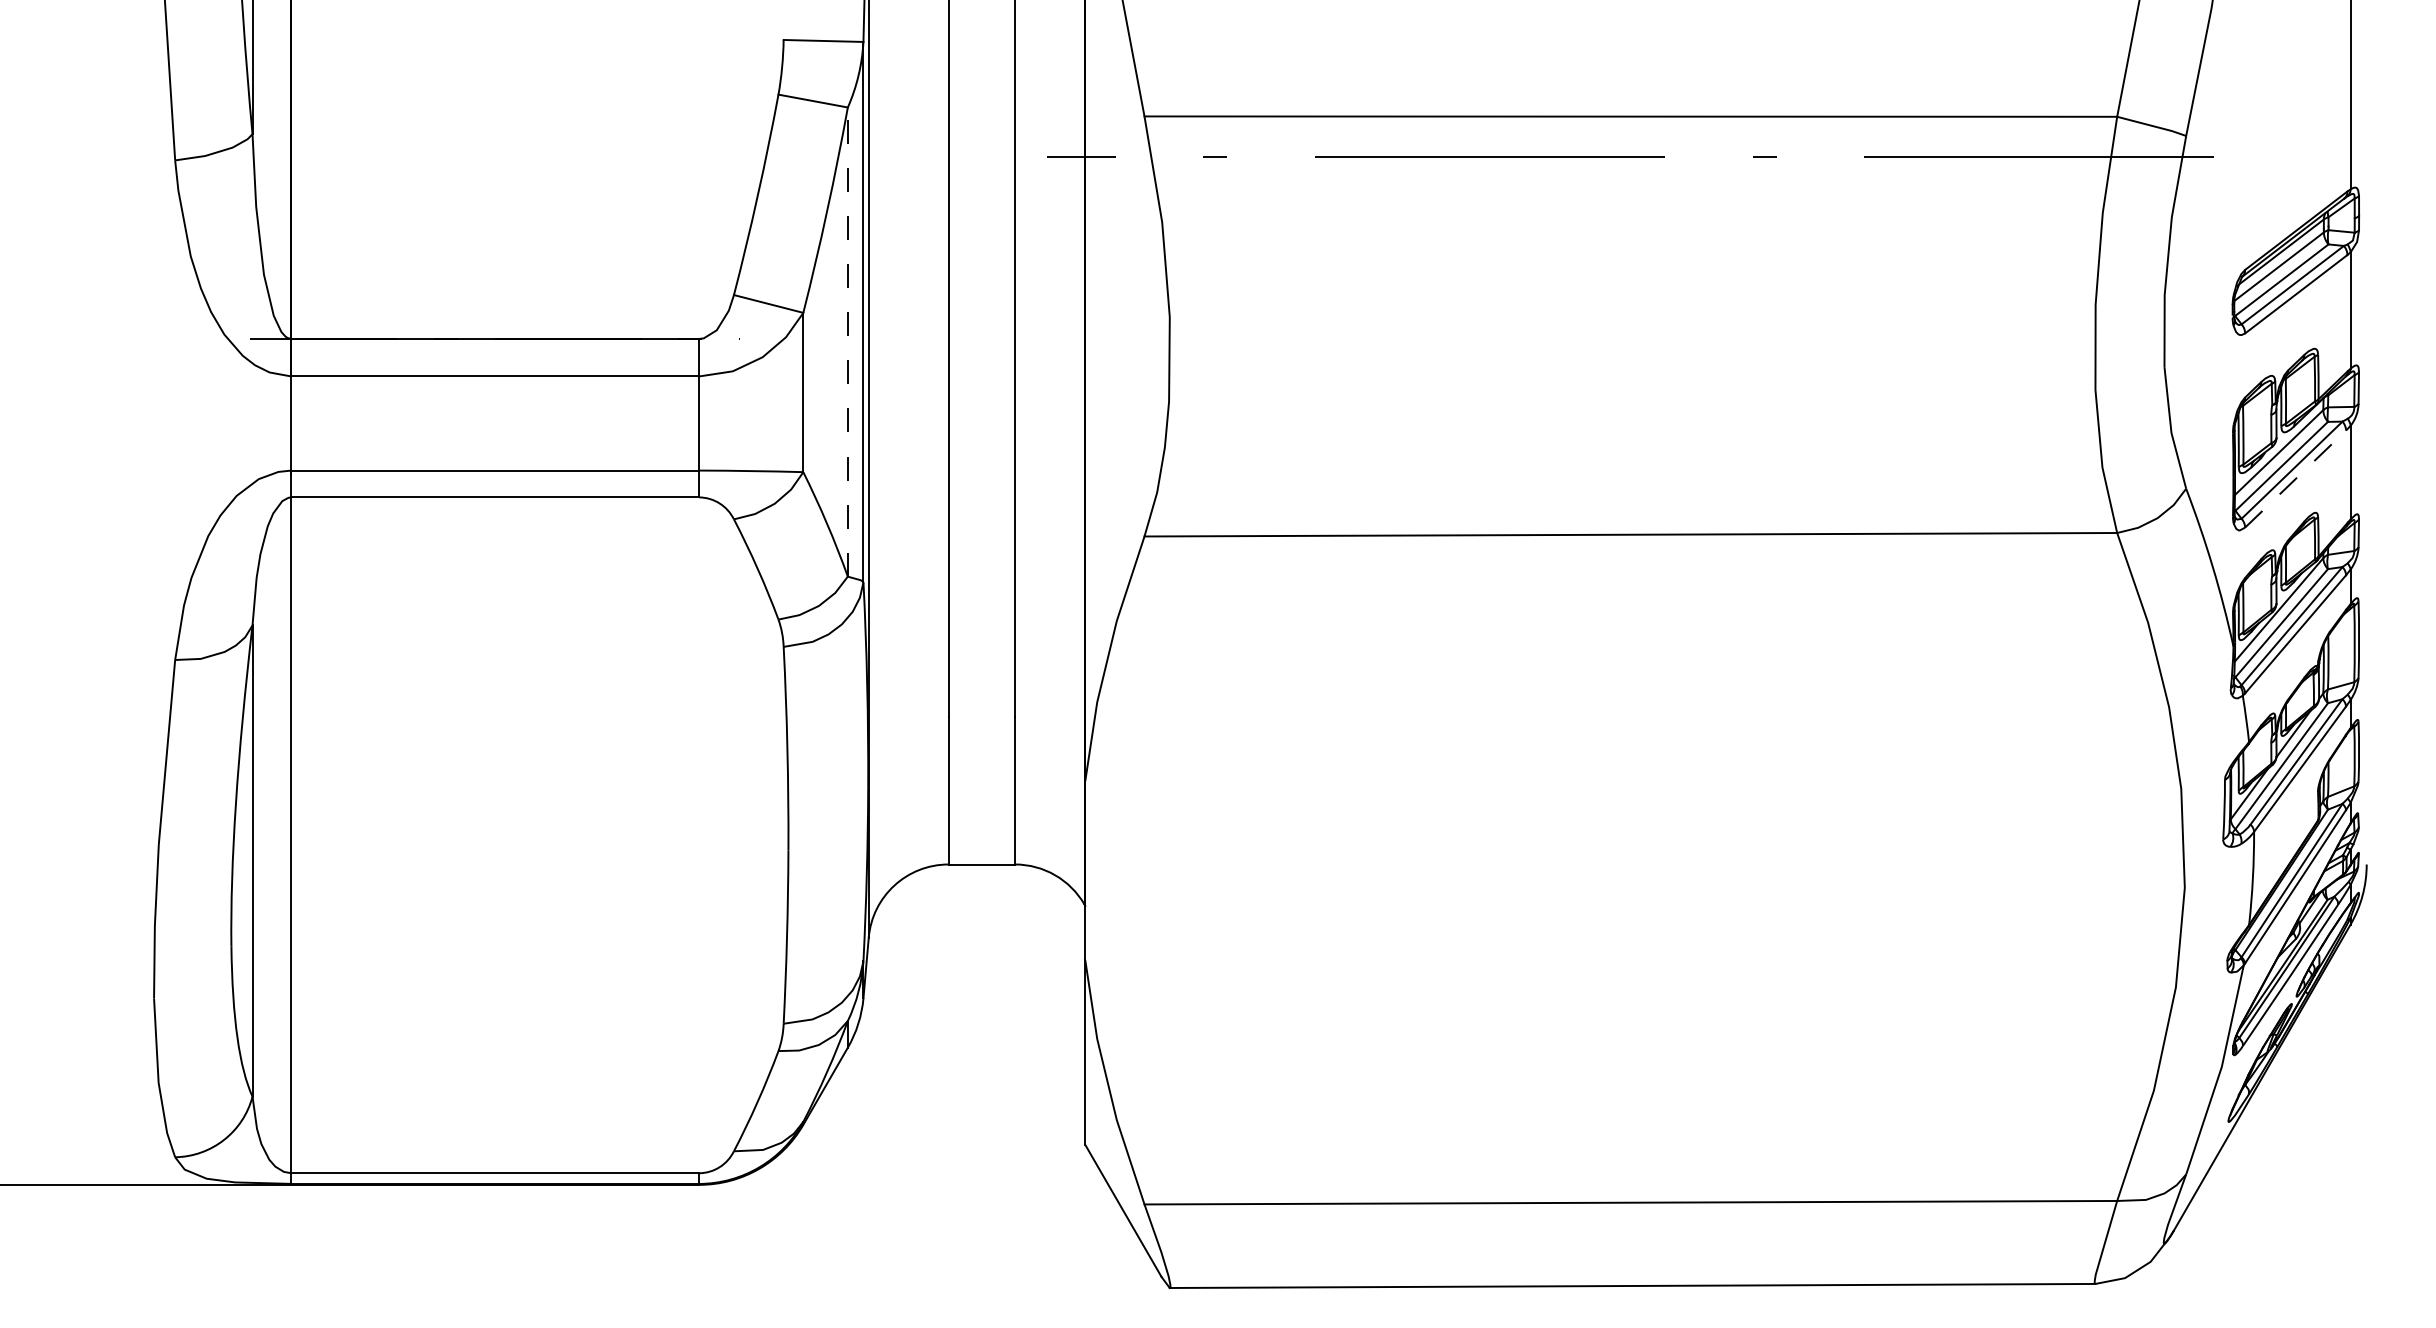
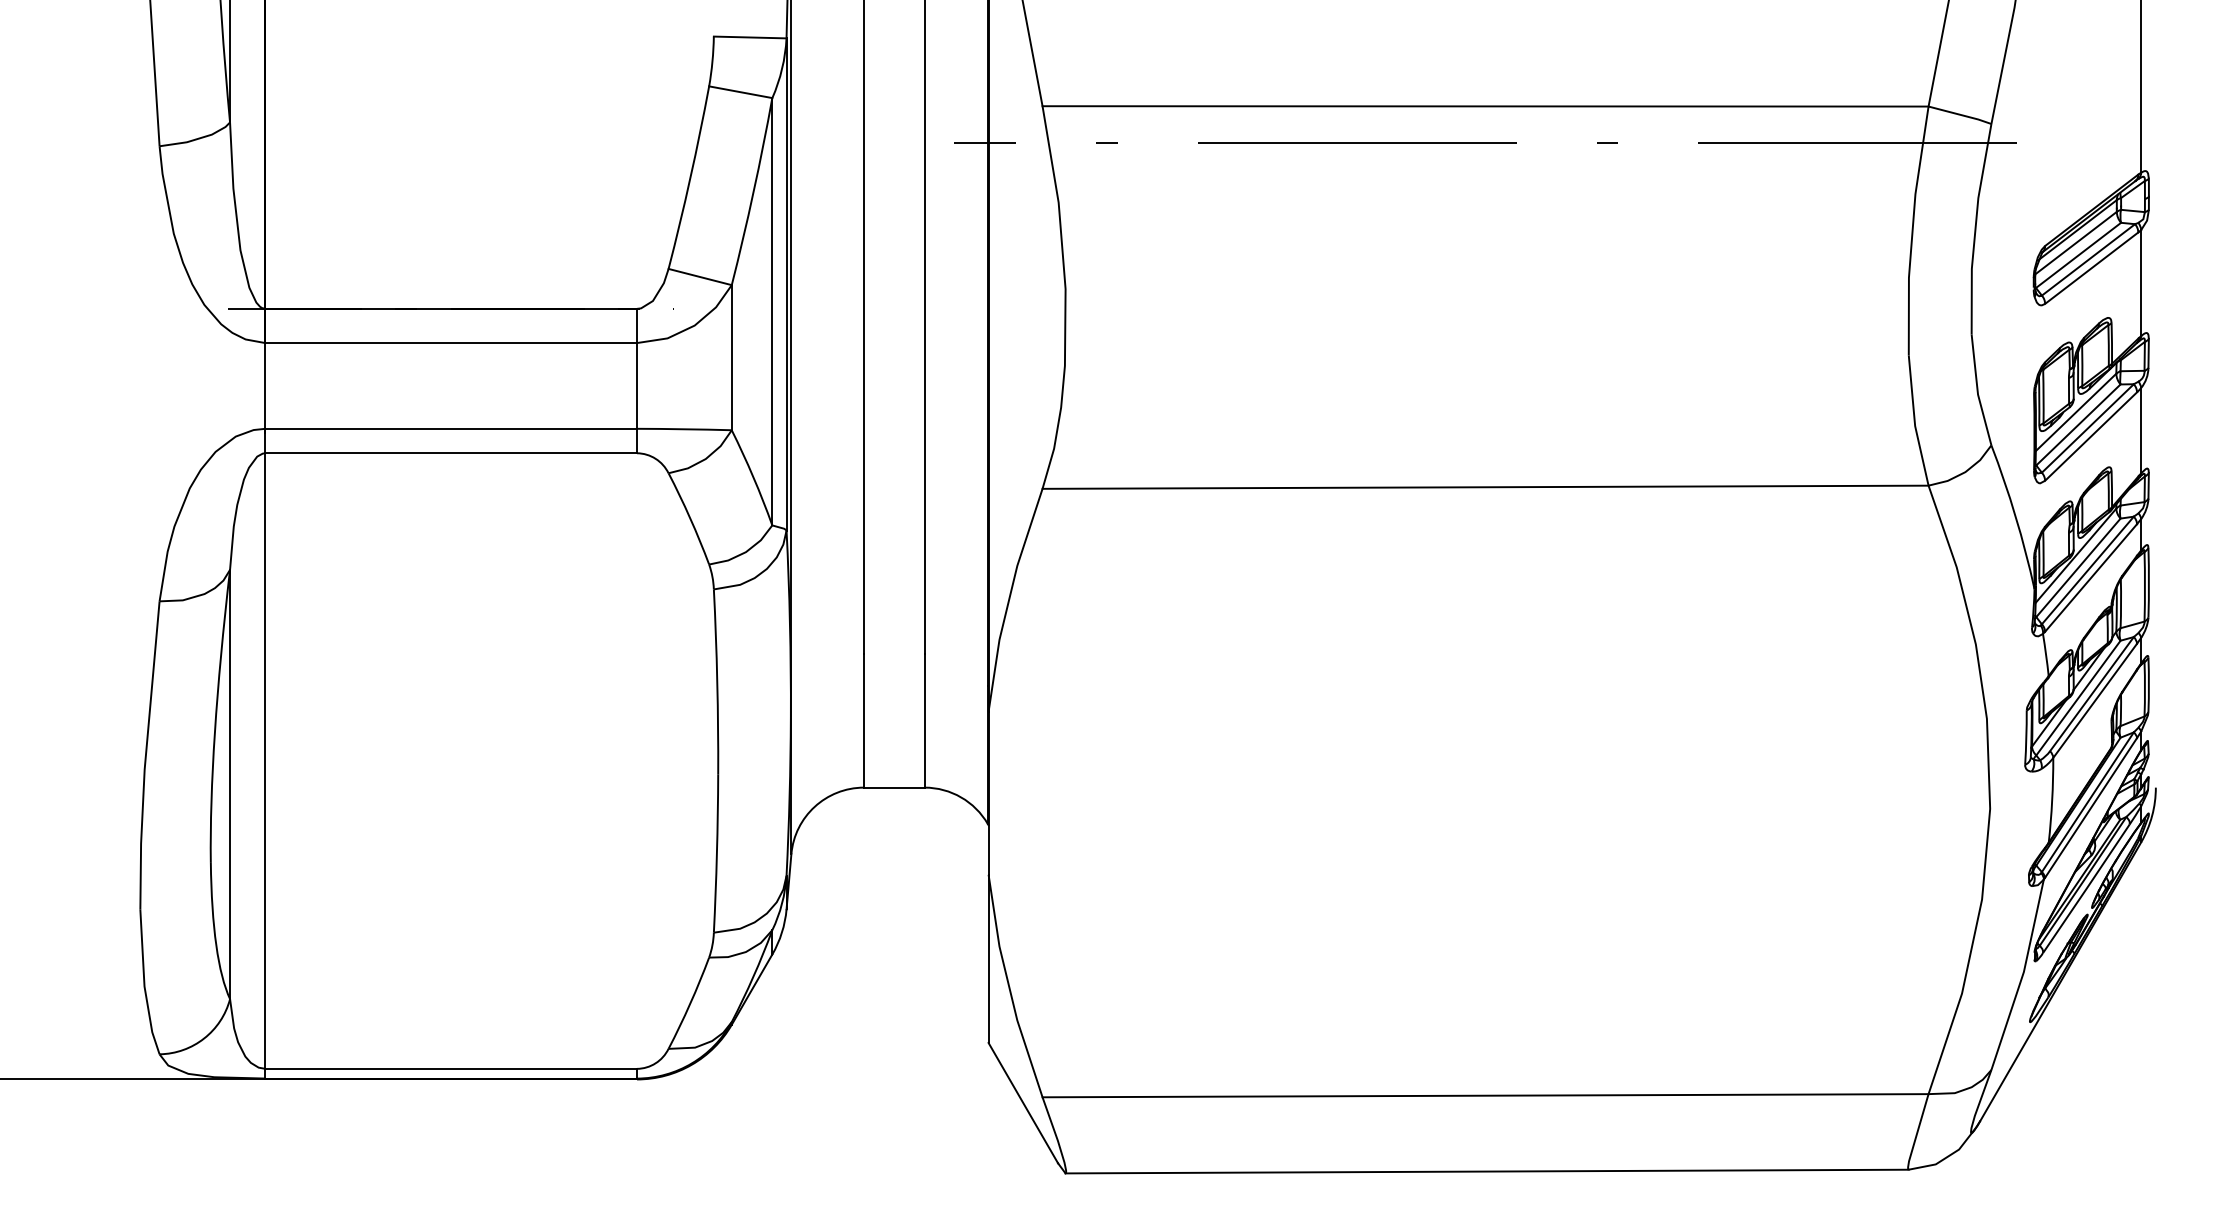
line: (847, 342) -> (772, 312), dashed -> solid
line: (2295, 478) -> (2090, 436), dashed -> solid

